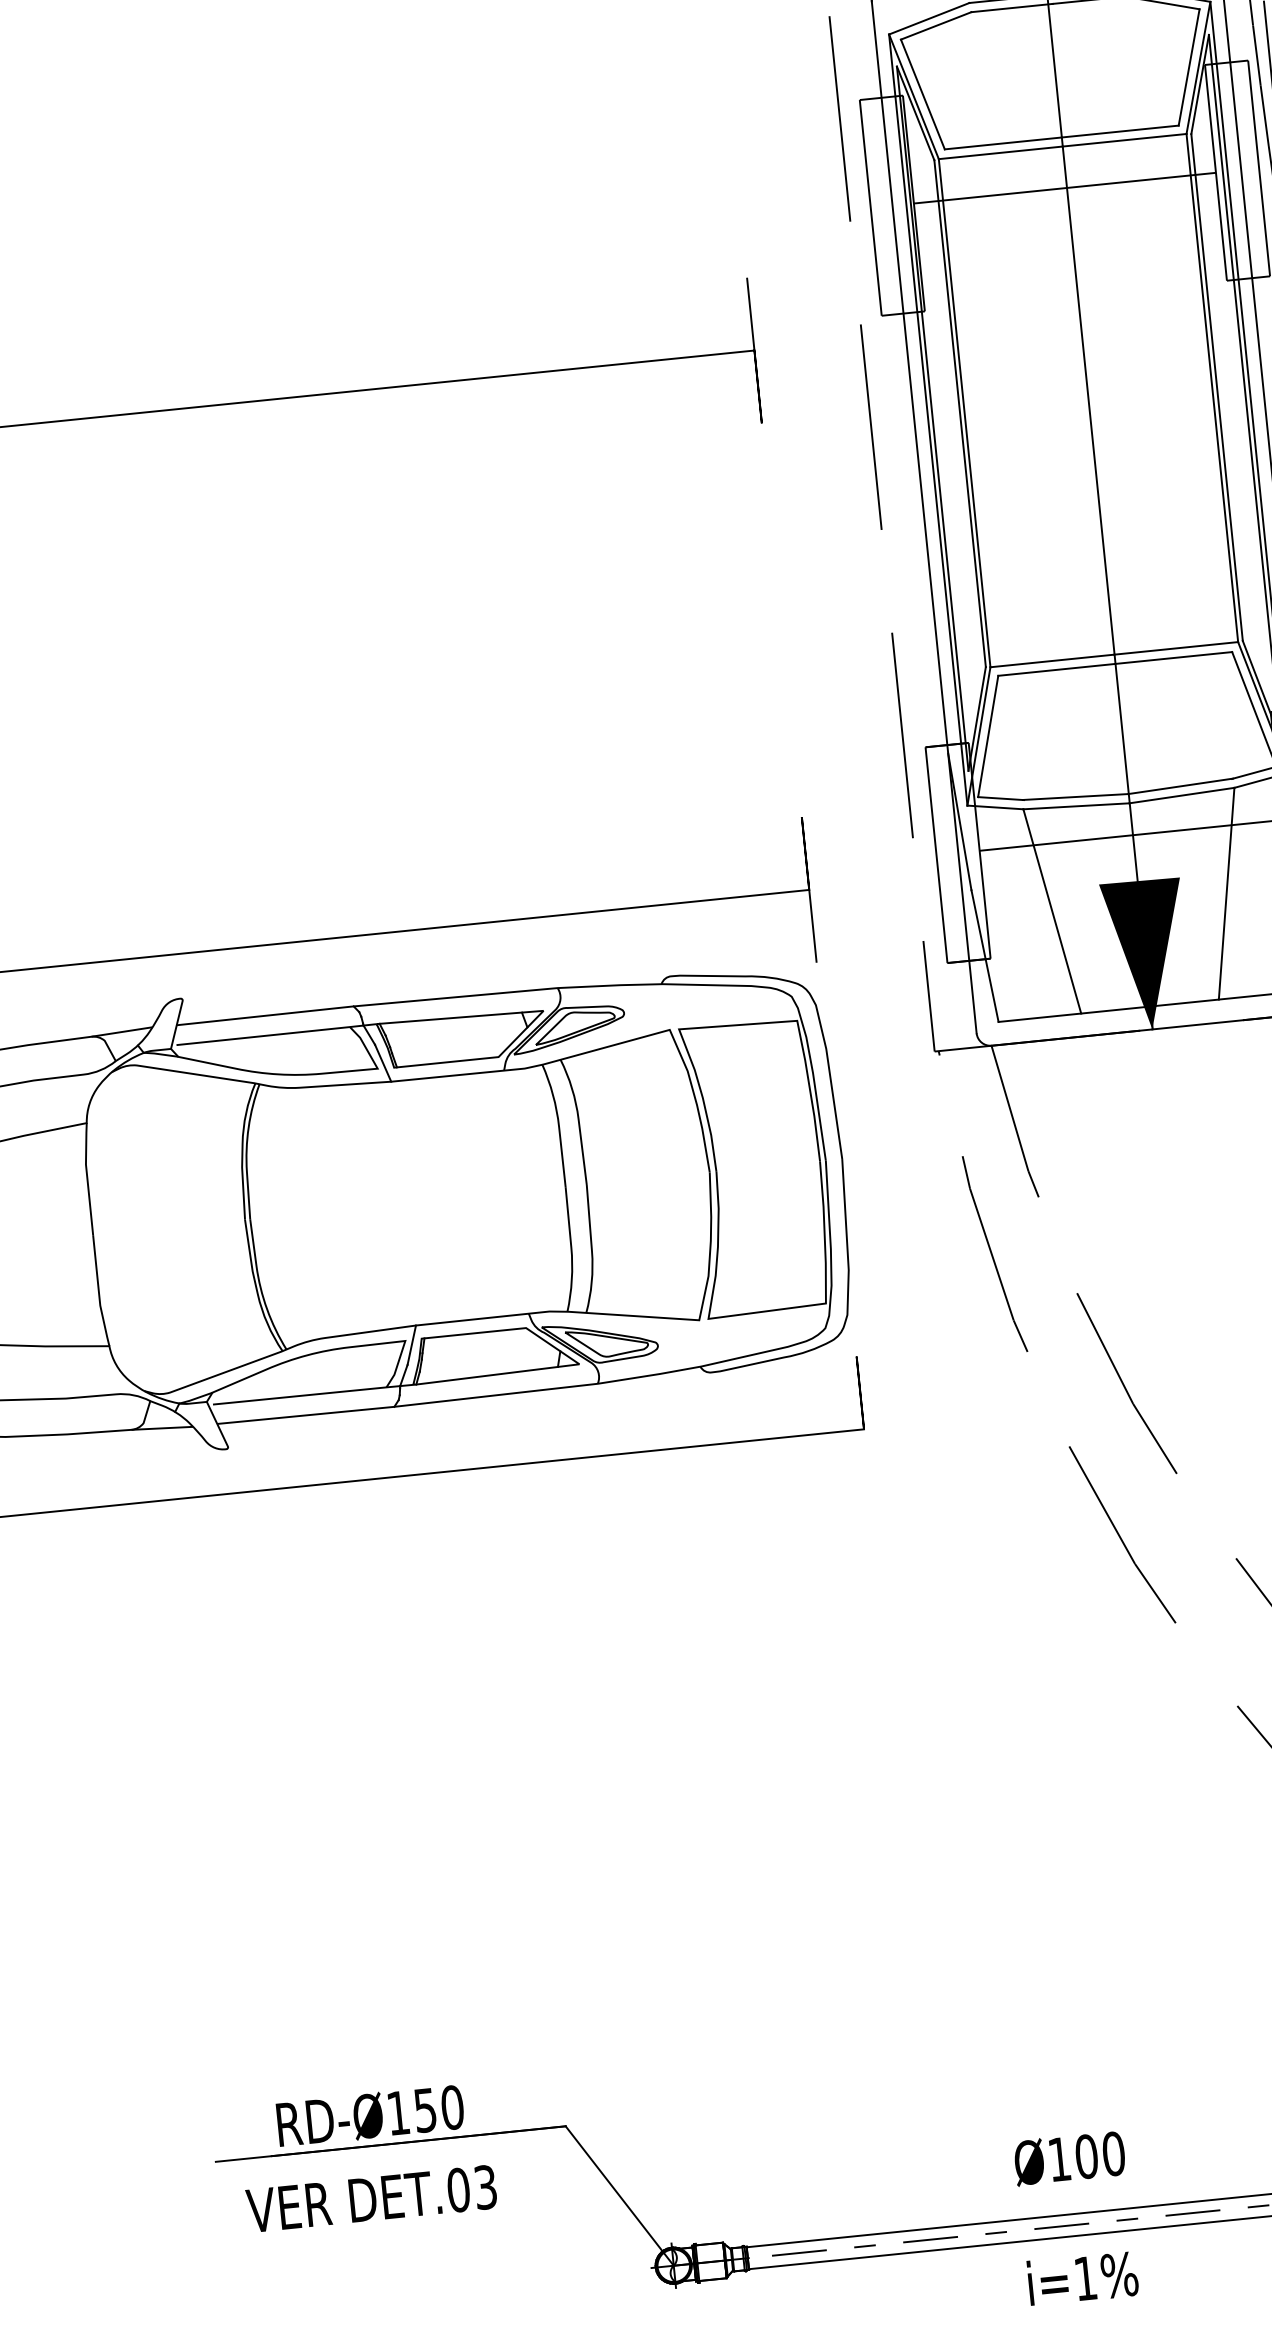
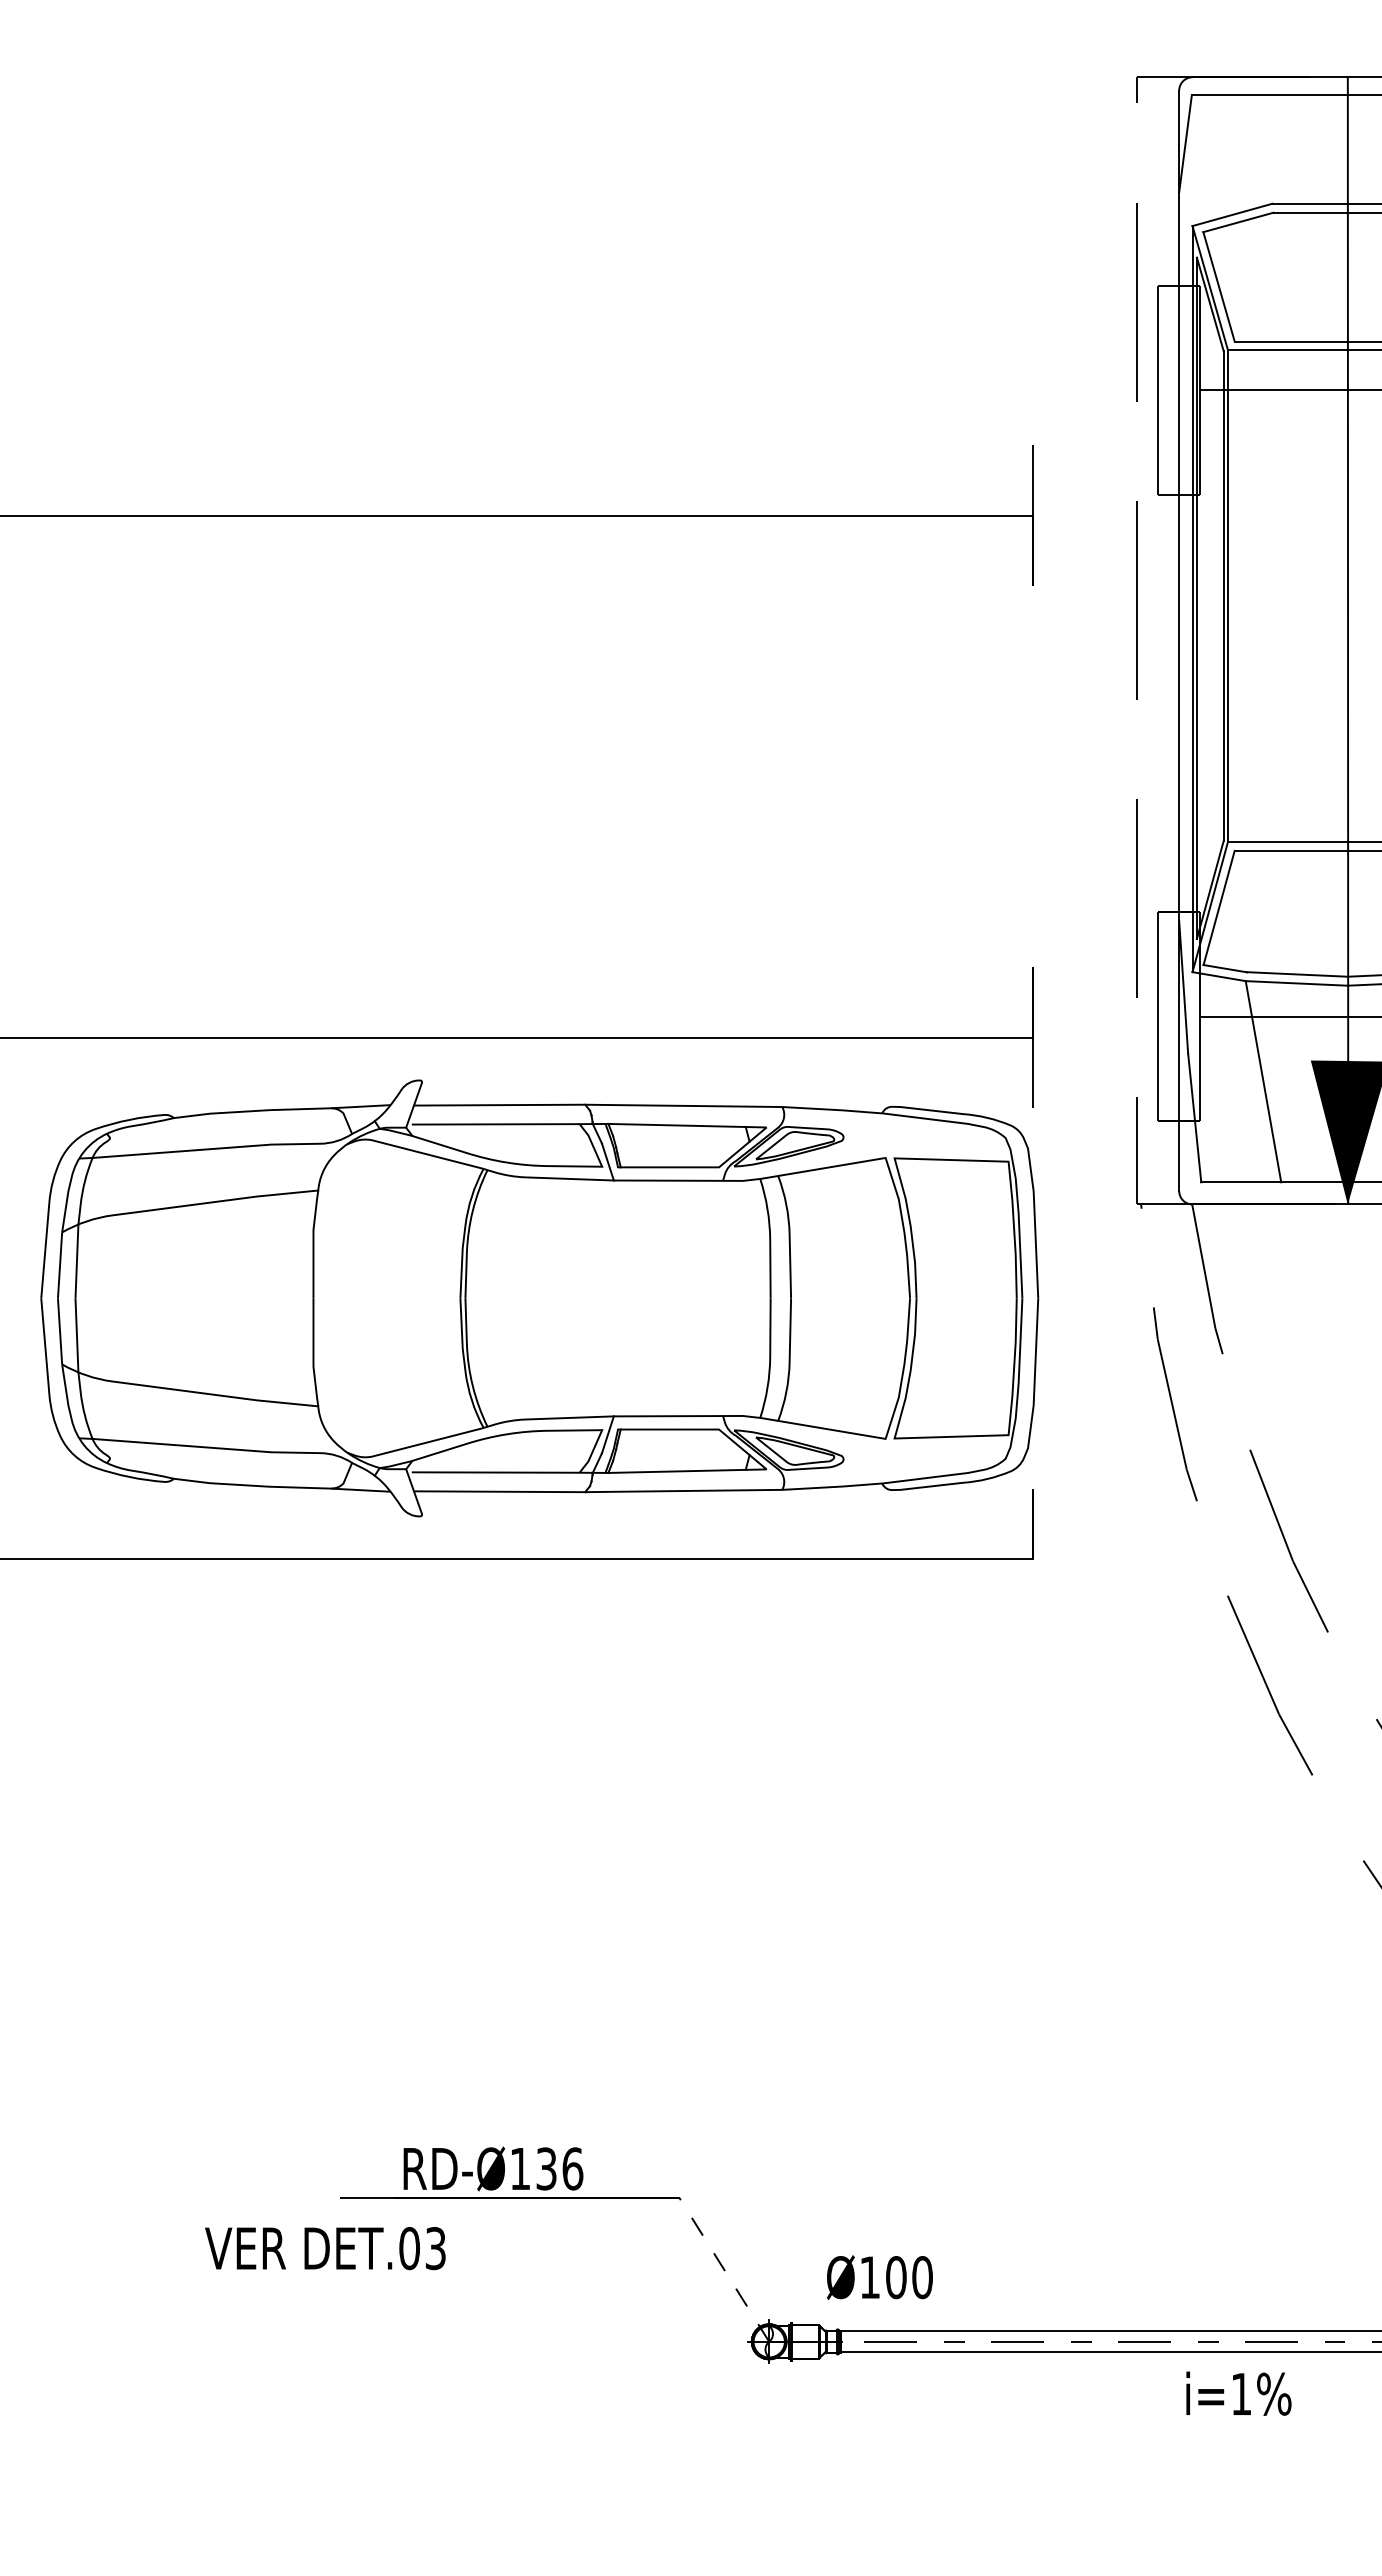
text: (439, 2108) -> (560, 2168), RD-Ø150 -> RD-Ø136
text: (1069, 2158) -> (879, 2277), moved
line: (619, 2195) -> (724, 2269), solid -> dashed
text: (371, 2198) -> (325, 2248), moved
text: (1082, 2278) -> (1238, 2393), moved

